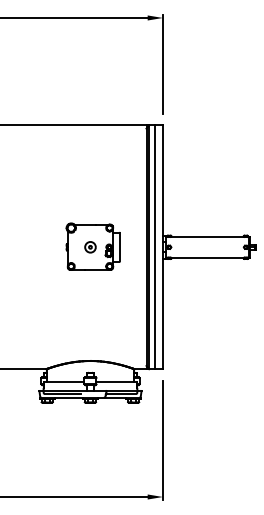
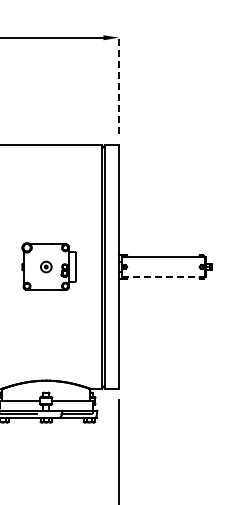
line: (162, 64) -> (118, 84), solid -> dashed
line: (154, 247) -> (110, 267), removed
line: (208, 257) -> (164, 277), solid -> dashed

